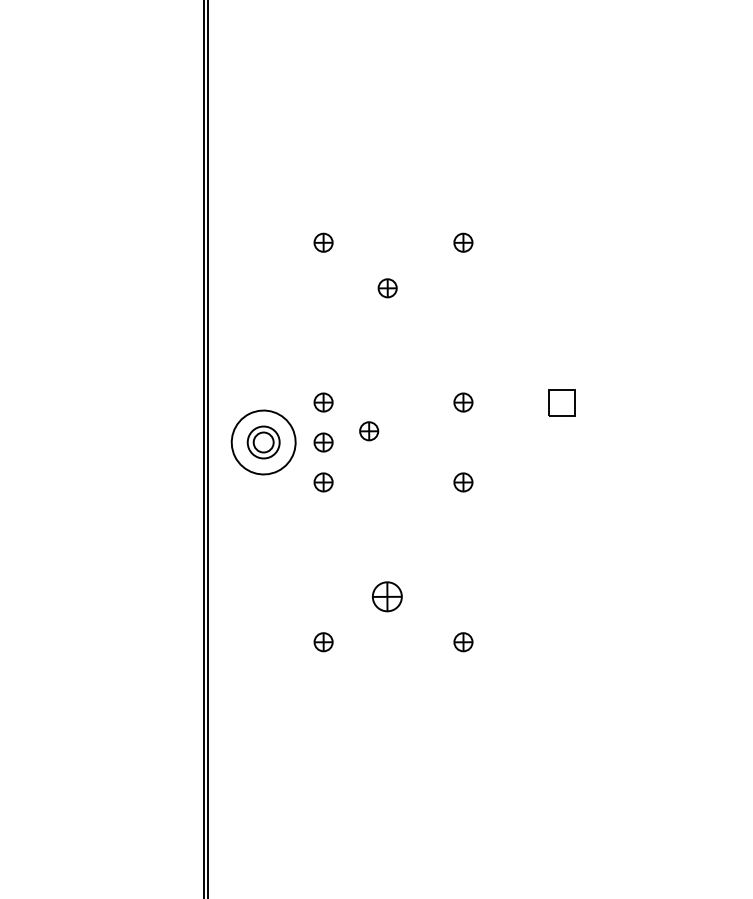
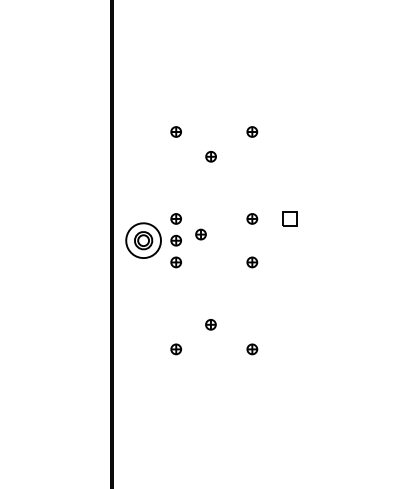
part: (561, 401) -> (289, 218), moved
part: (386, 596) -> (210, 324), size x0.62

